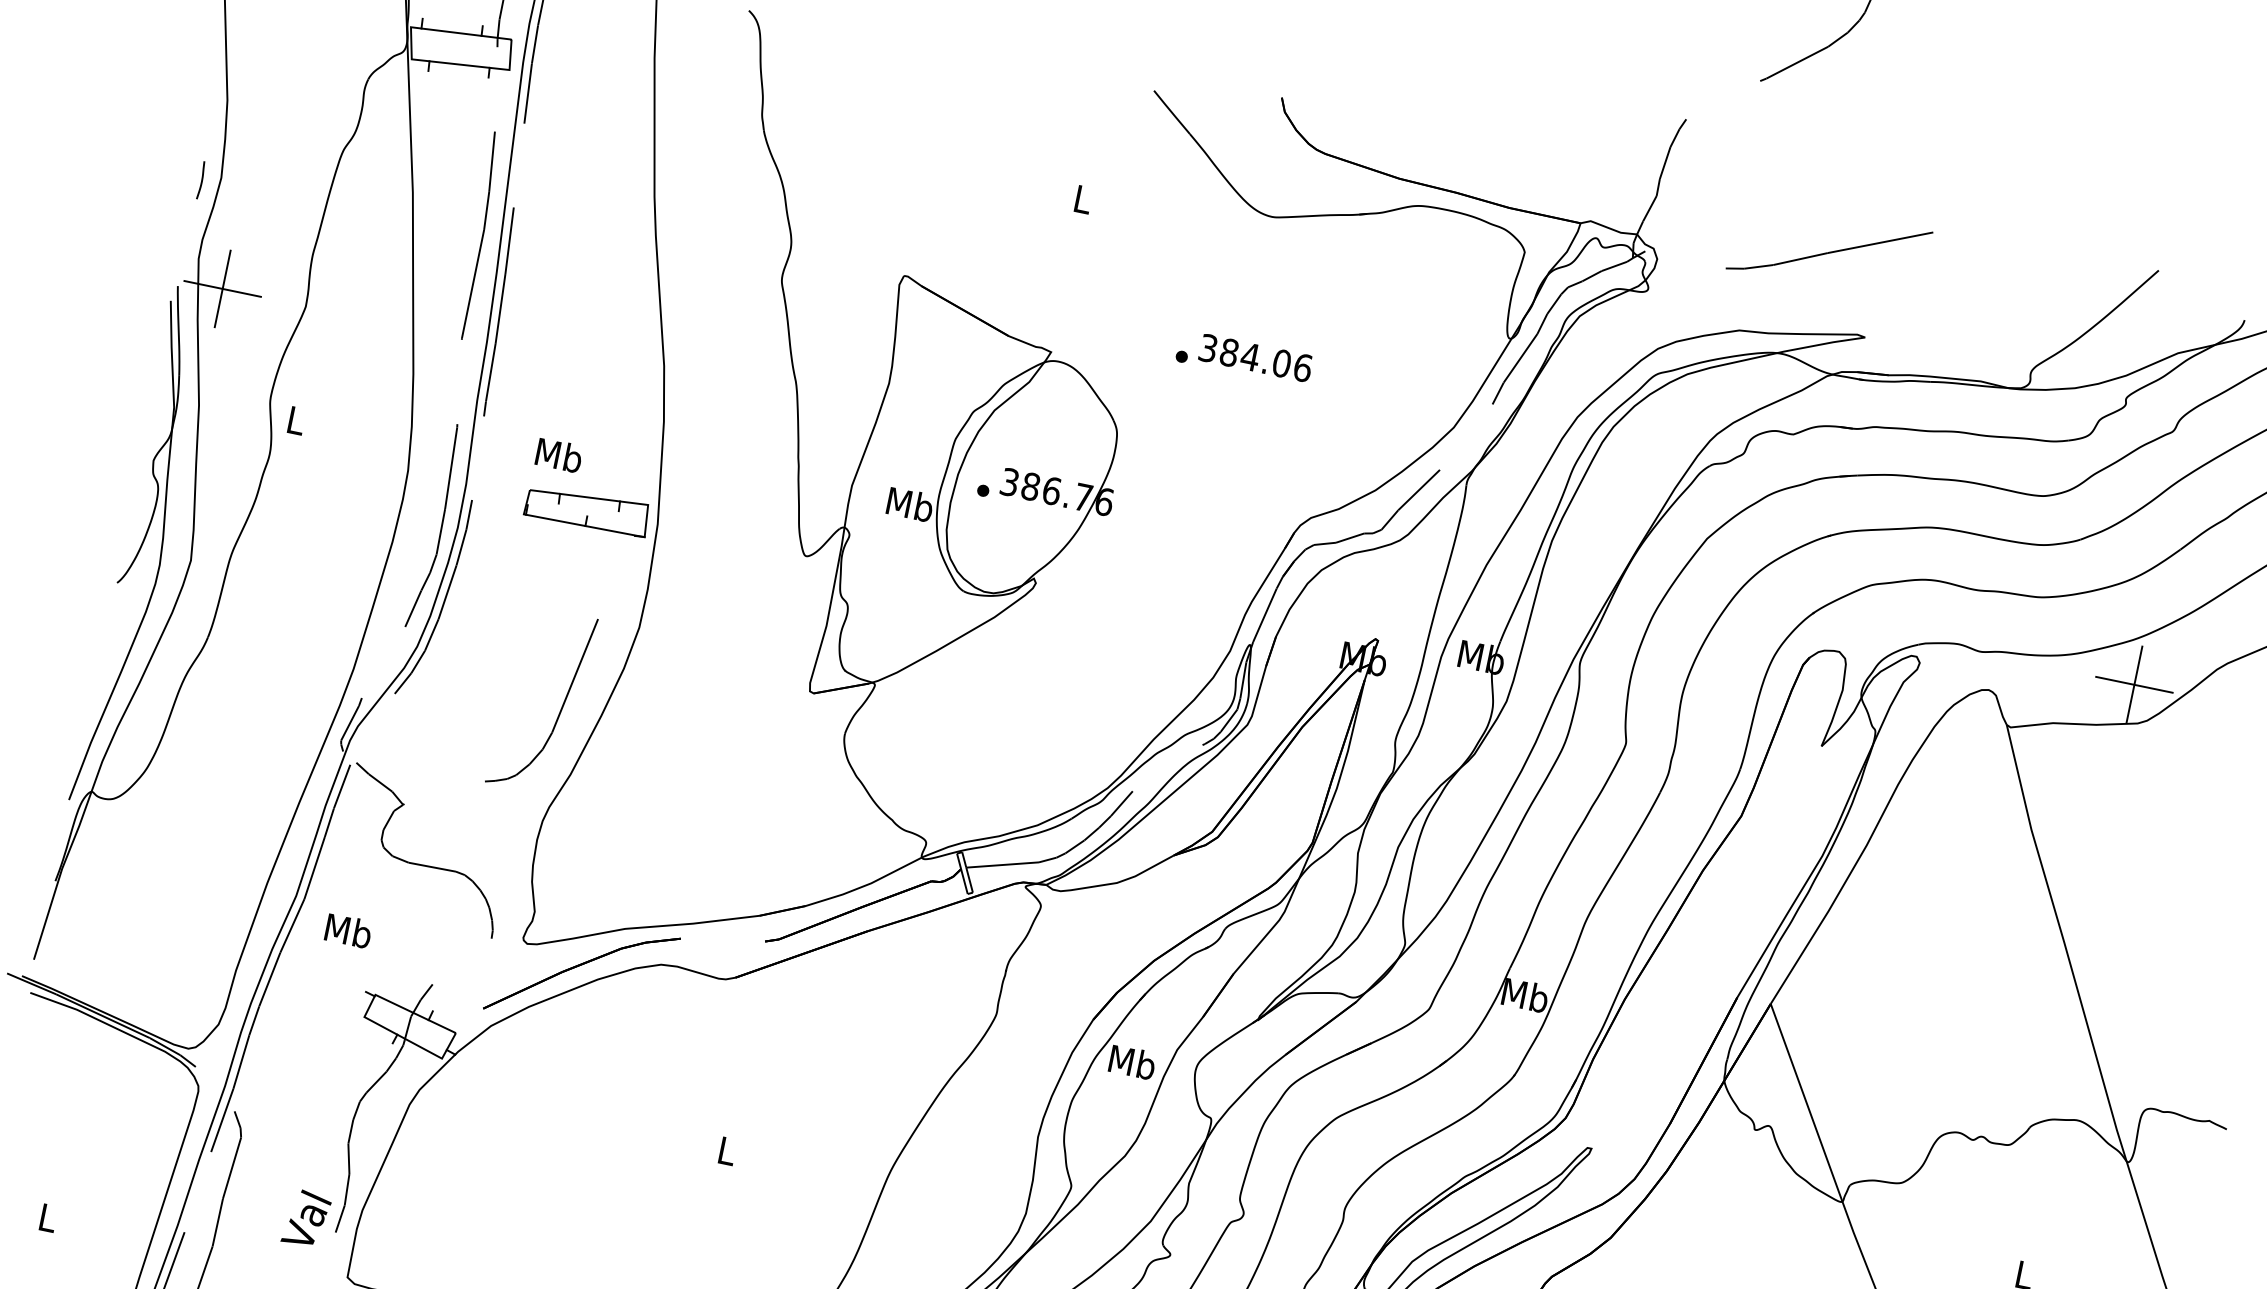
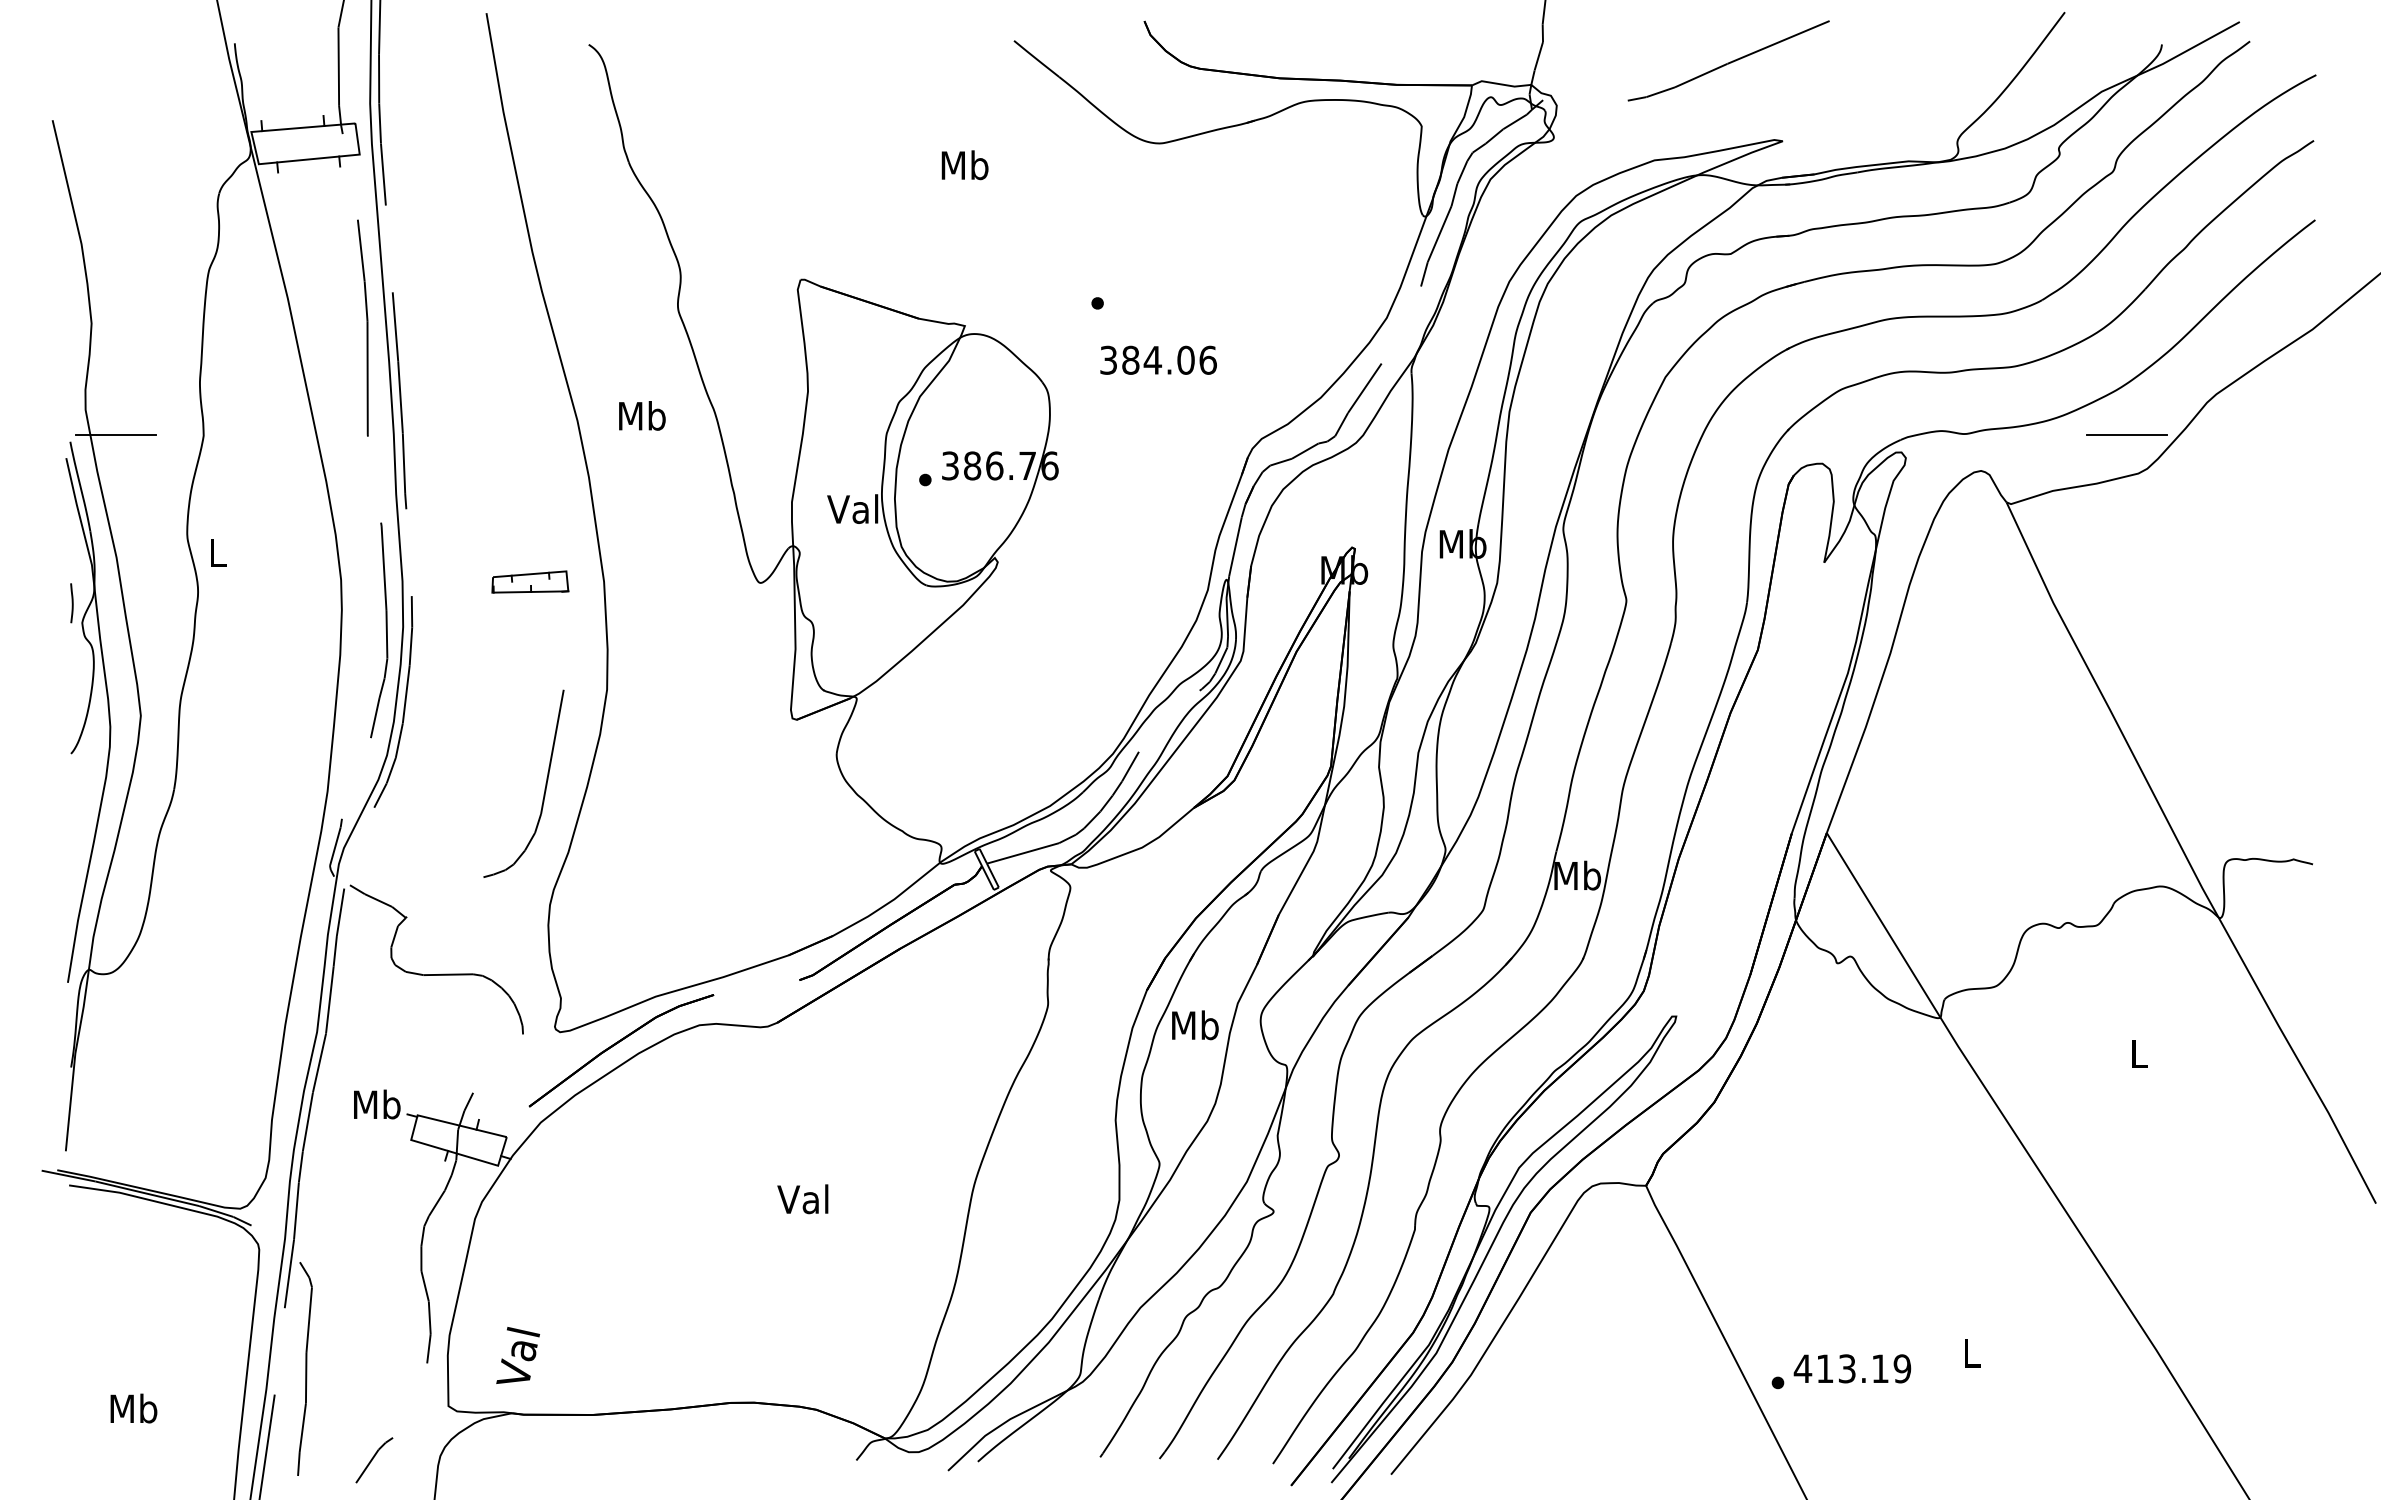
line: (200, 180) -> (71, 603), moved
text: (1082, 199) -> (964, 165), L -> Mb
line: (222, 289) -> (116, 435), removed
text: (1255, 357) -> (1158, 359), moved
text: (559, 455) -> (642, 415), moved
text: (908, 503) -> (852, 508), Mb -> Val
part: (587, 509) -> (530, 581), size x0.6
line: (2133, 684) -> (2126, 435), removed
text: (348, 931) -> (377, 1104), moved
text: (724, 1150) -> (802, 1199), L -> Val
text: (47, 1217) -> (133, 1408), L -> Mb
text: (306, 1218) -> (517, 1355), moved

